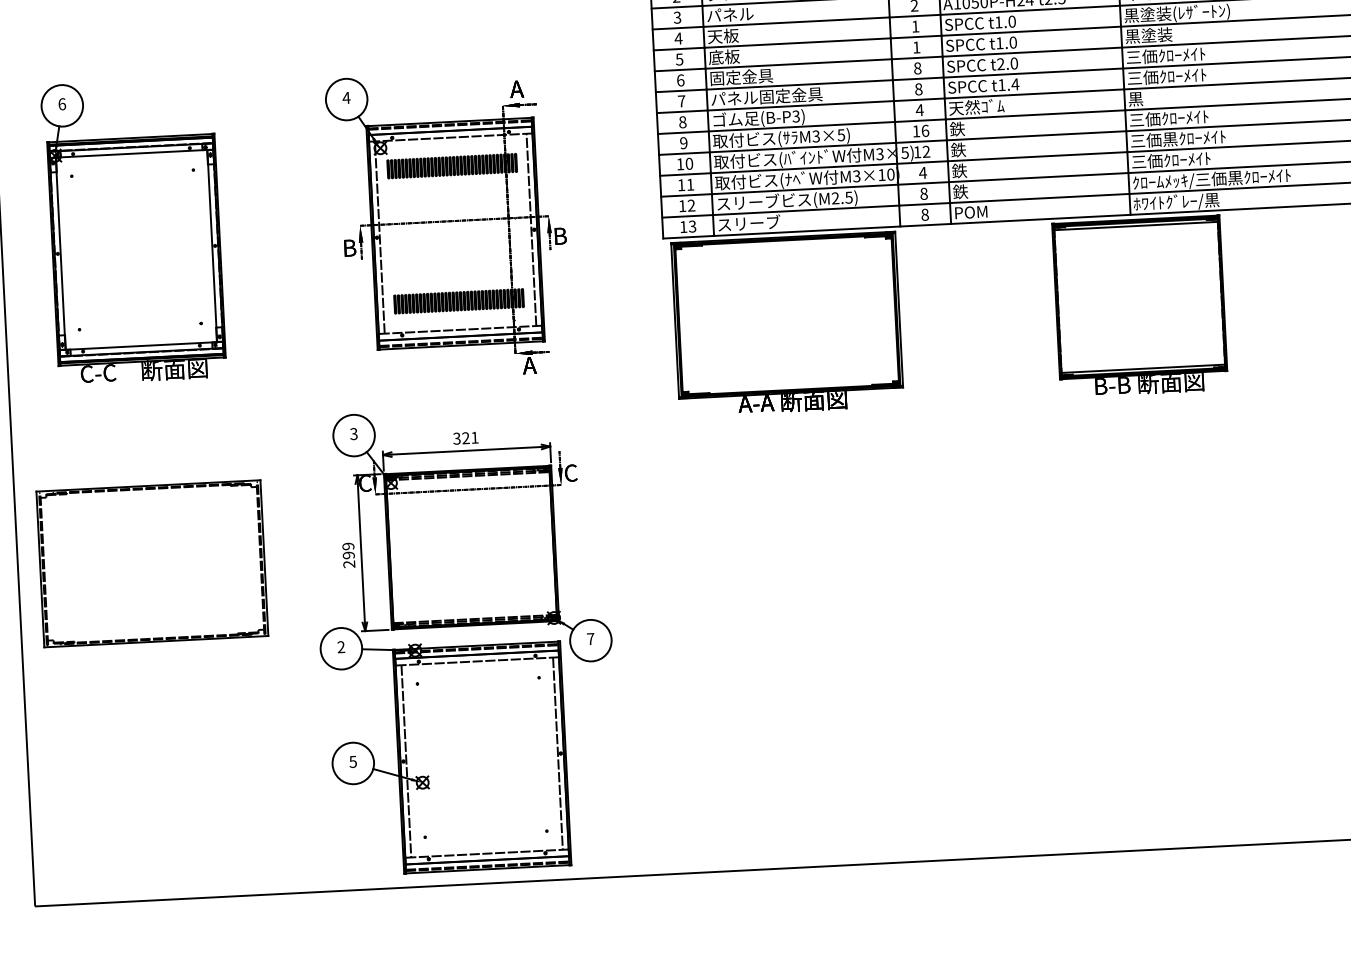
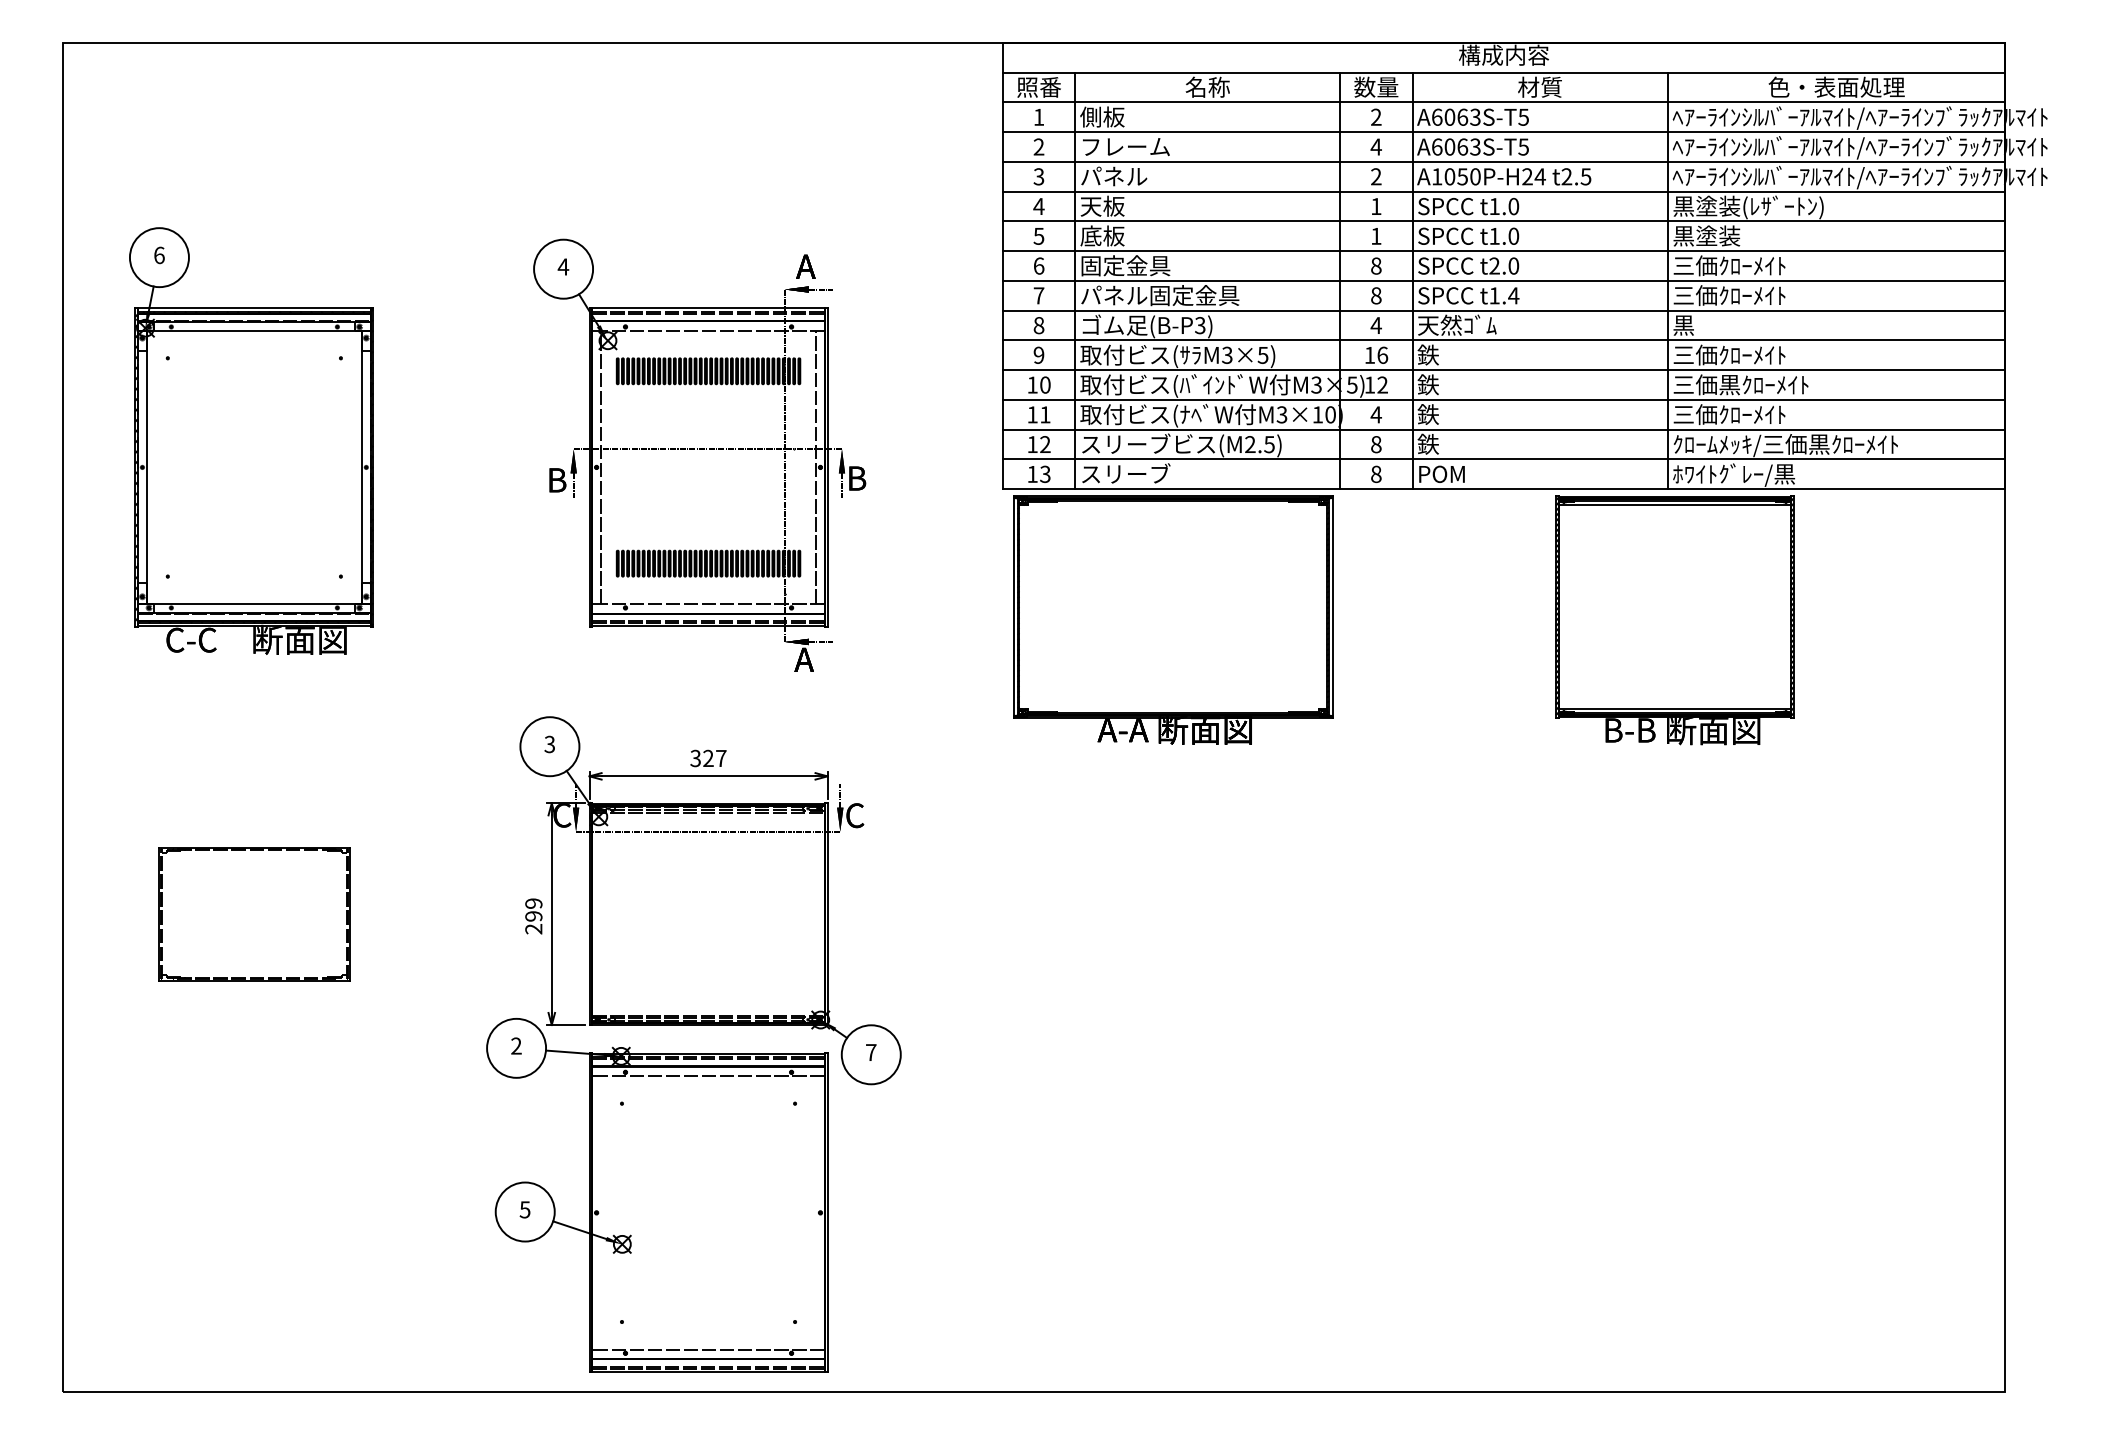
text: (475, 437) -> (721, 758), 321 -> 327
part: (152, 563) -> (254, 913), size x0.6
line: (558, 753) -> (816, 1212), removed
line: (406, 761) -> (600, 1212), removed

